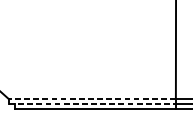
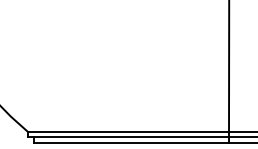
line: (92, 99) -> (128, 131), dashed -> solid
line: (92, 104) -> (128, 137), dashed -> solid

